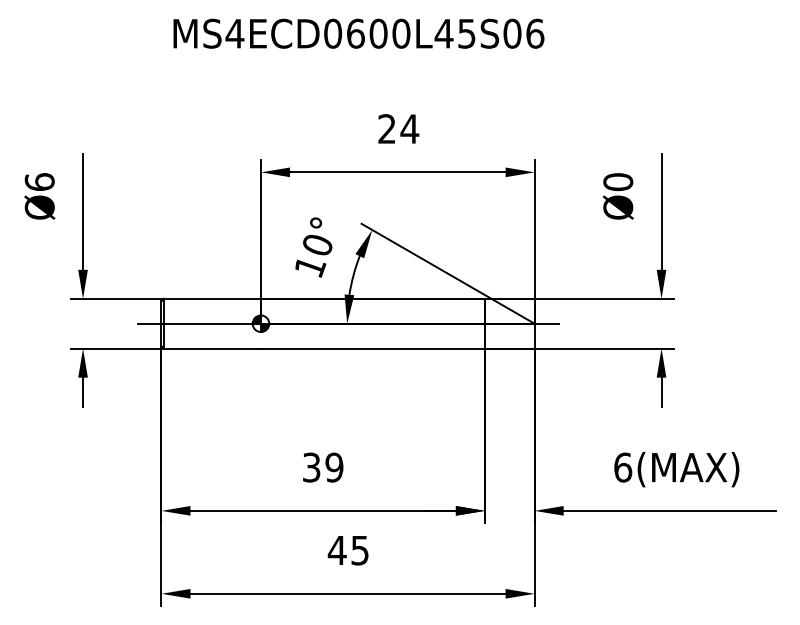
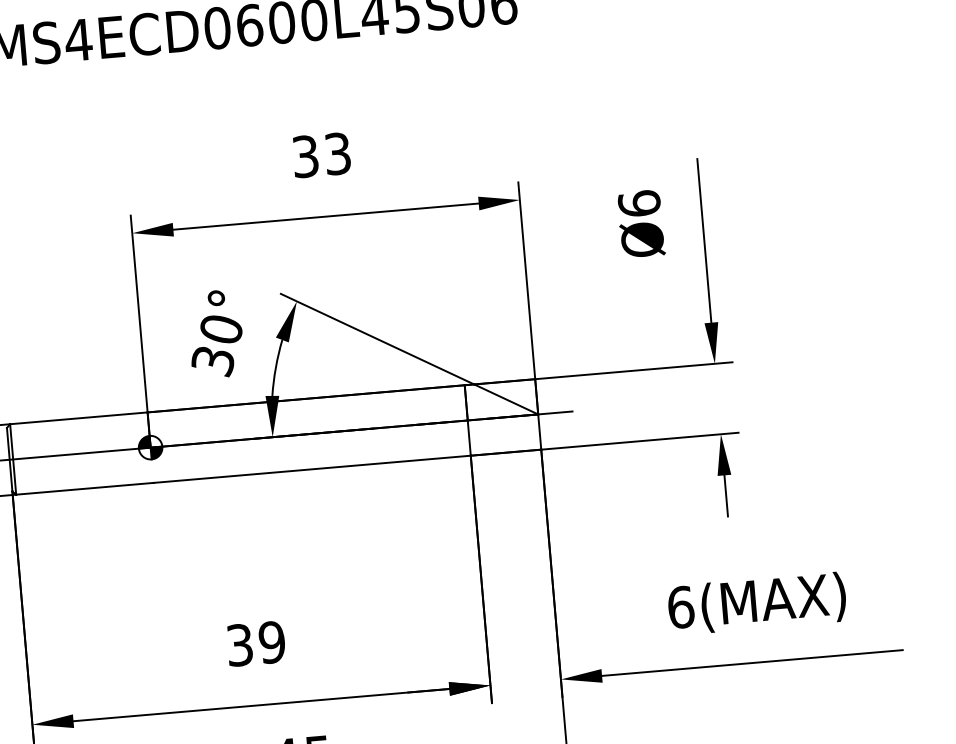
text: (398, 129) -> (321, 155), 24 -> 33
text: (617, 182) -> (638, 204), Ø0 -> Ø6
text: (310, 267) -> (213, 361), 10° -> 30°

